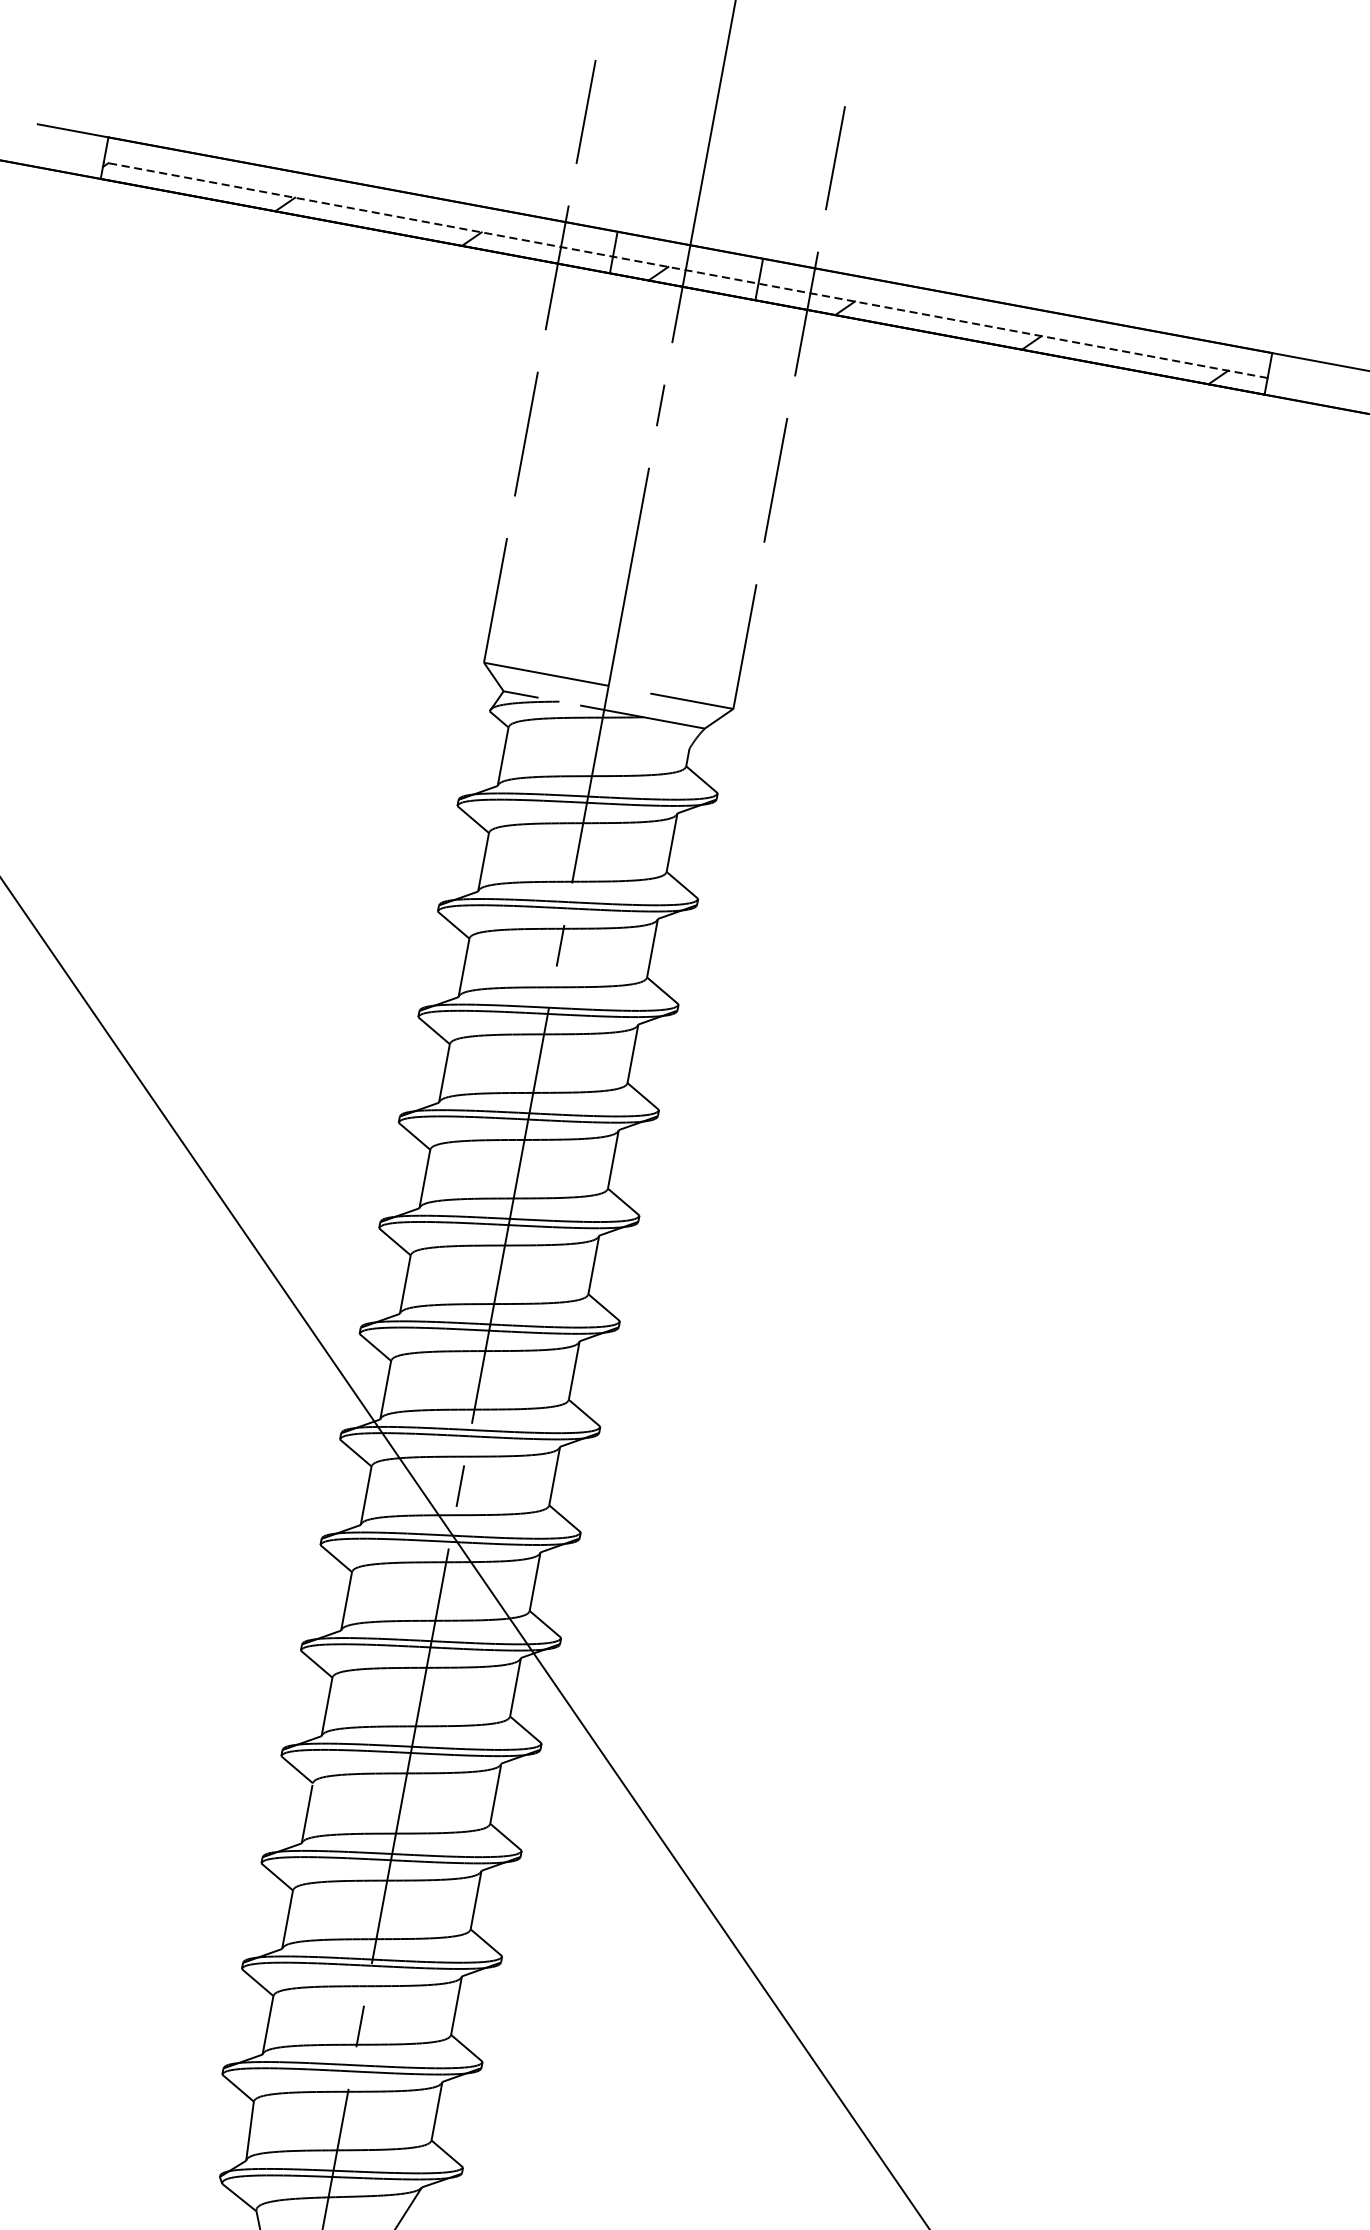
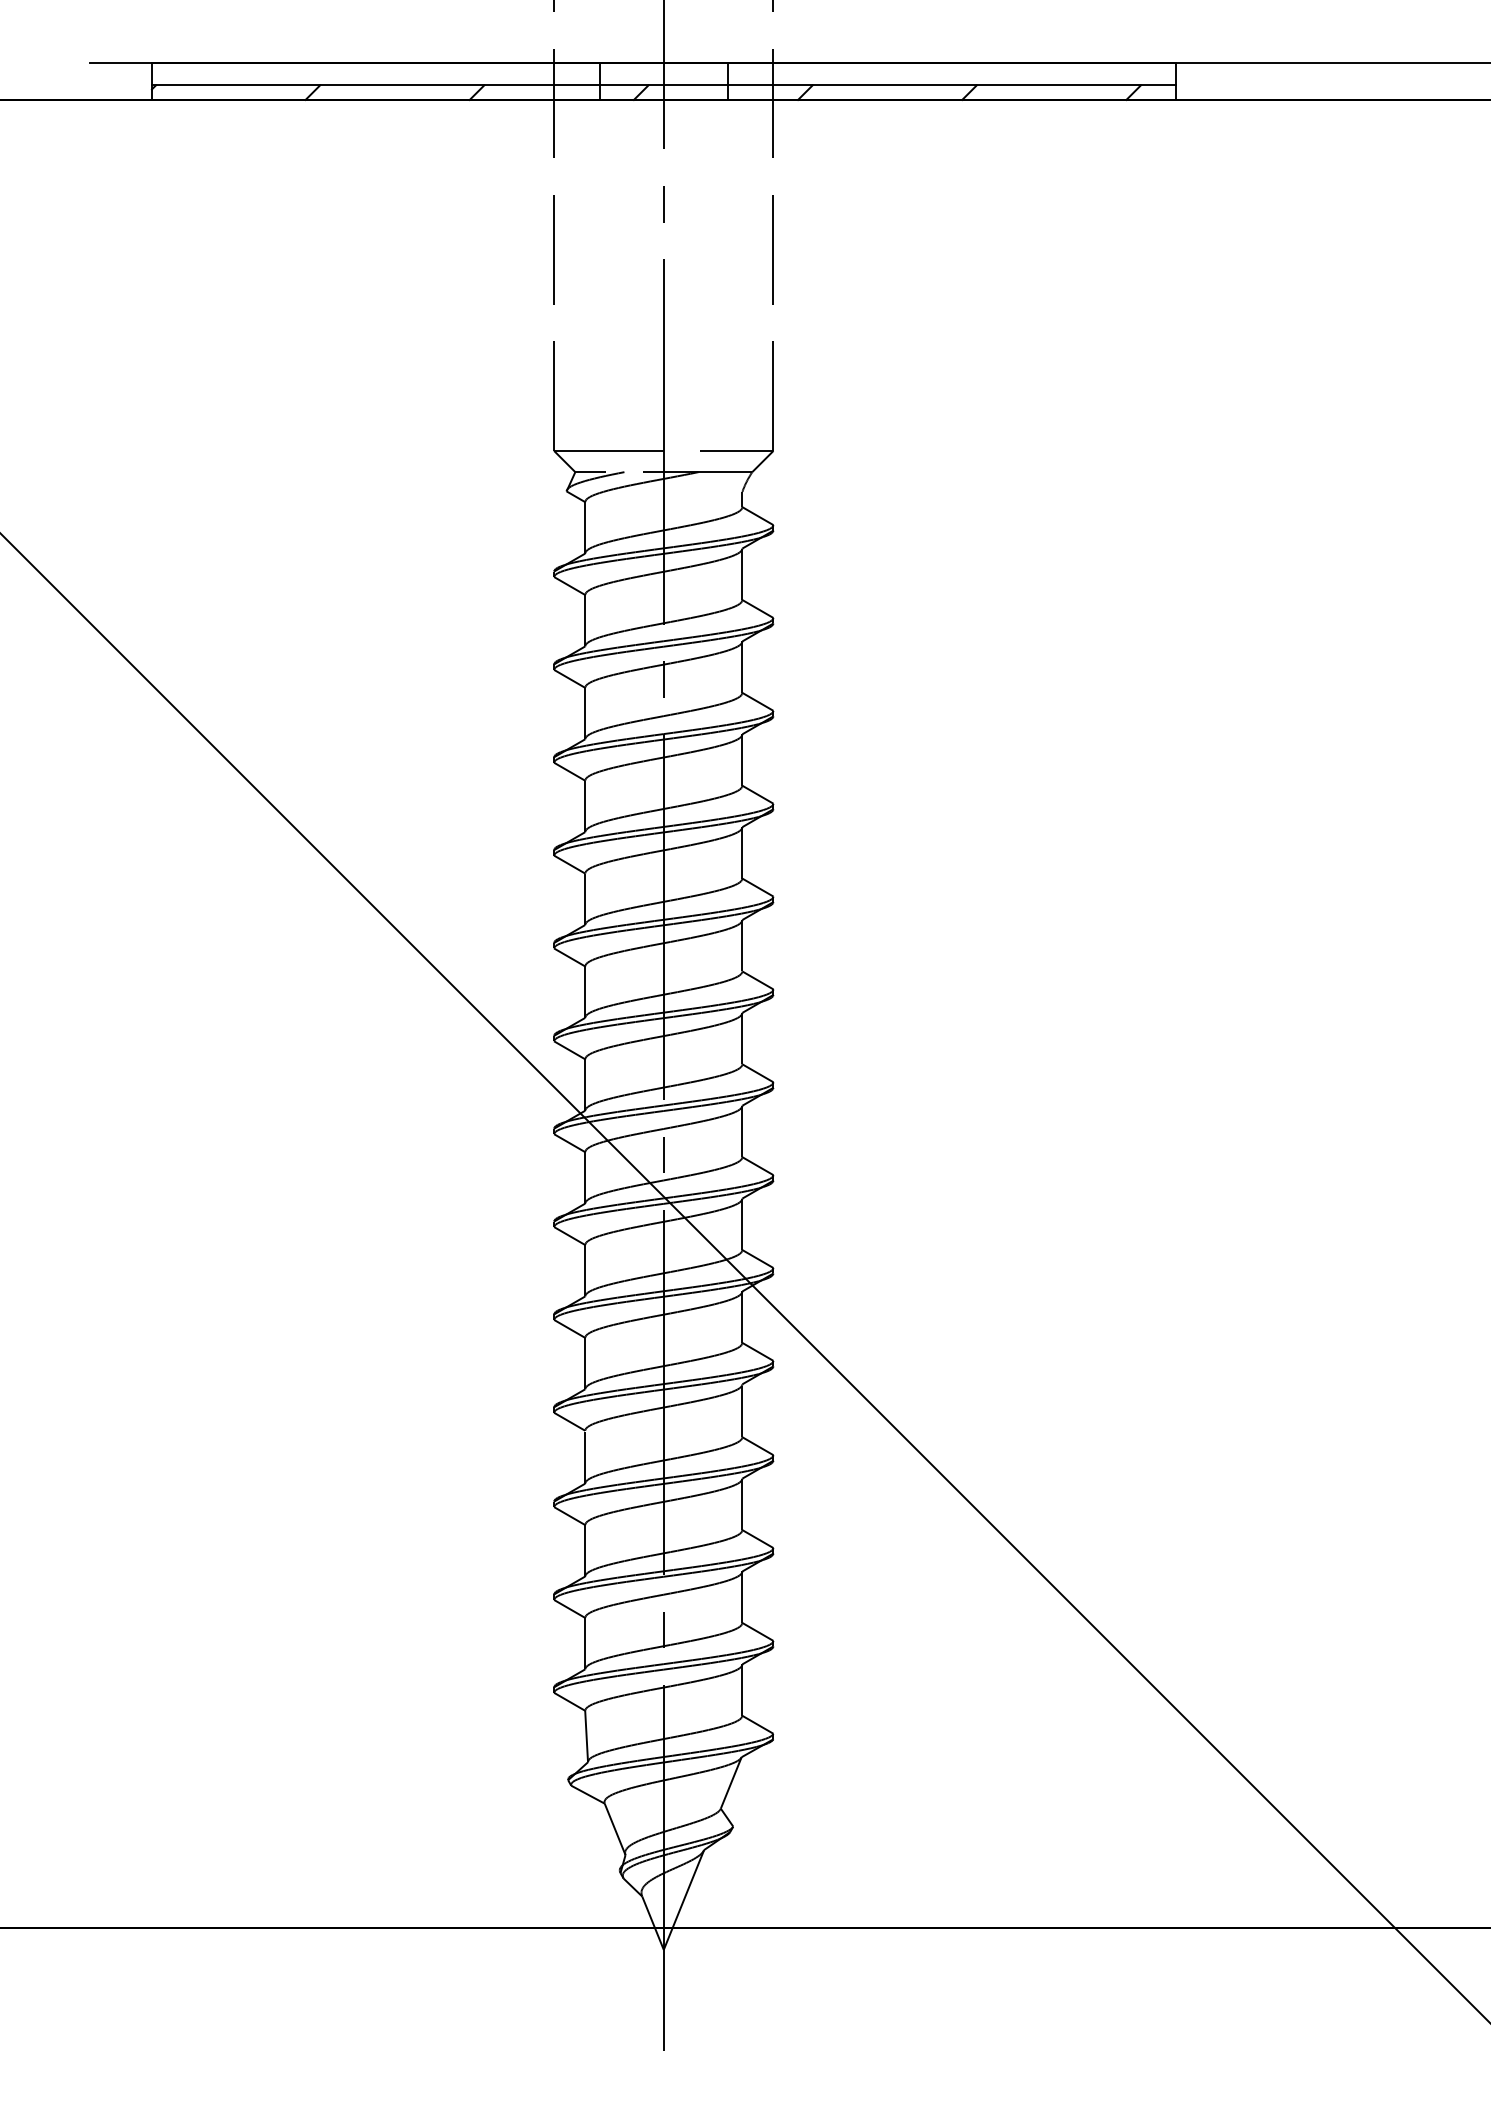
line: (685, 270) -> (663, 85), dashed -> solid

